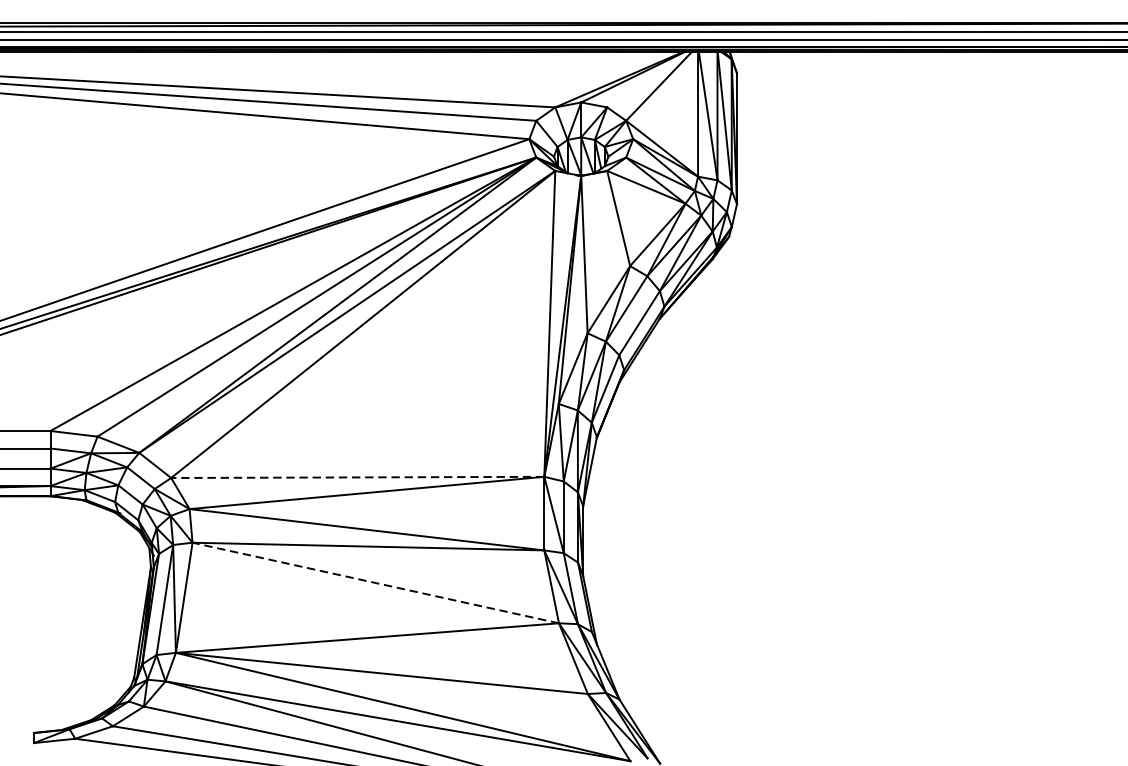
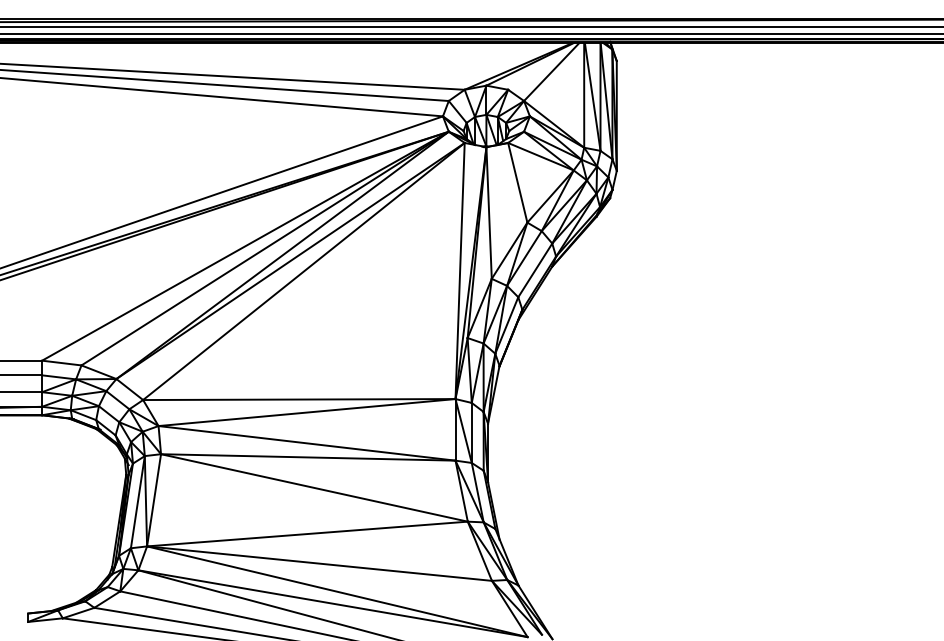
line: (356, 477) -> (298, 399), dashed -> solid
line: (374, 582) -> (313, 487), dashed -> solid

